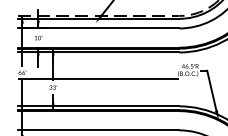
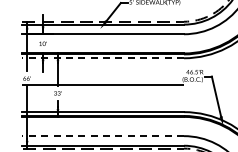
line: (98, 52) -> (103, 58), solid -> dashed
line: (98, 130) -> (103, 136), solid -> dashed

